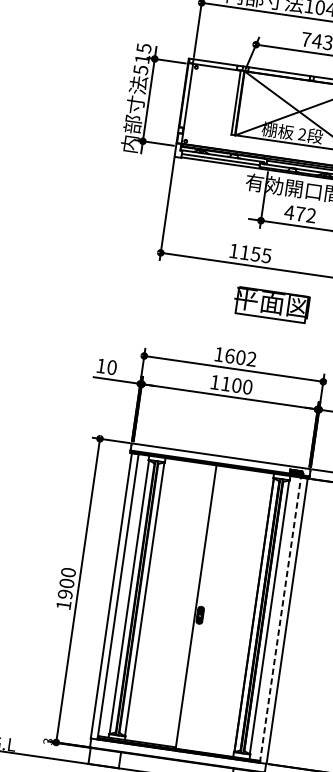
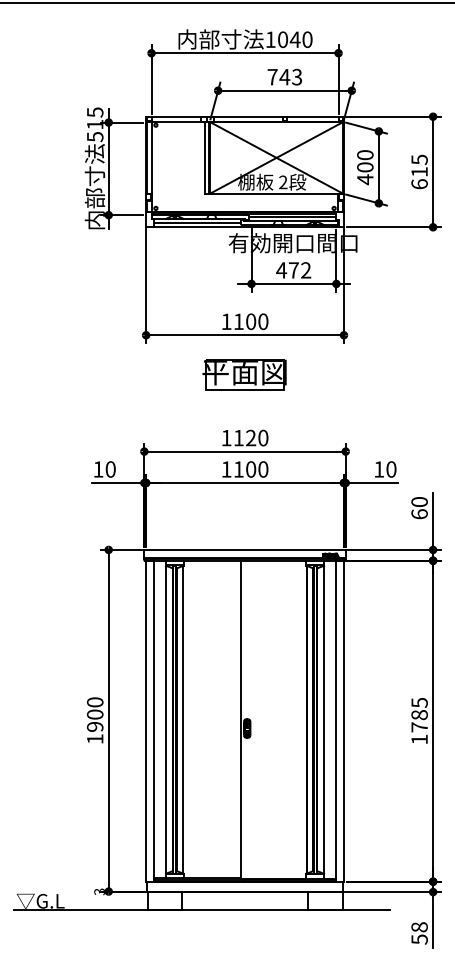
text: (261, 254) -> (257, 321), 1155 -> 1100
part: (271, 304) -> (244, 374), moved
text: (241, 357) -> (251, 437), 1602 -> 1120
line: (280, 619) -> (336, 720), dashed -> solid

